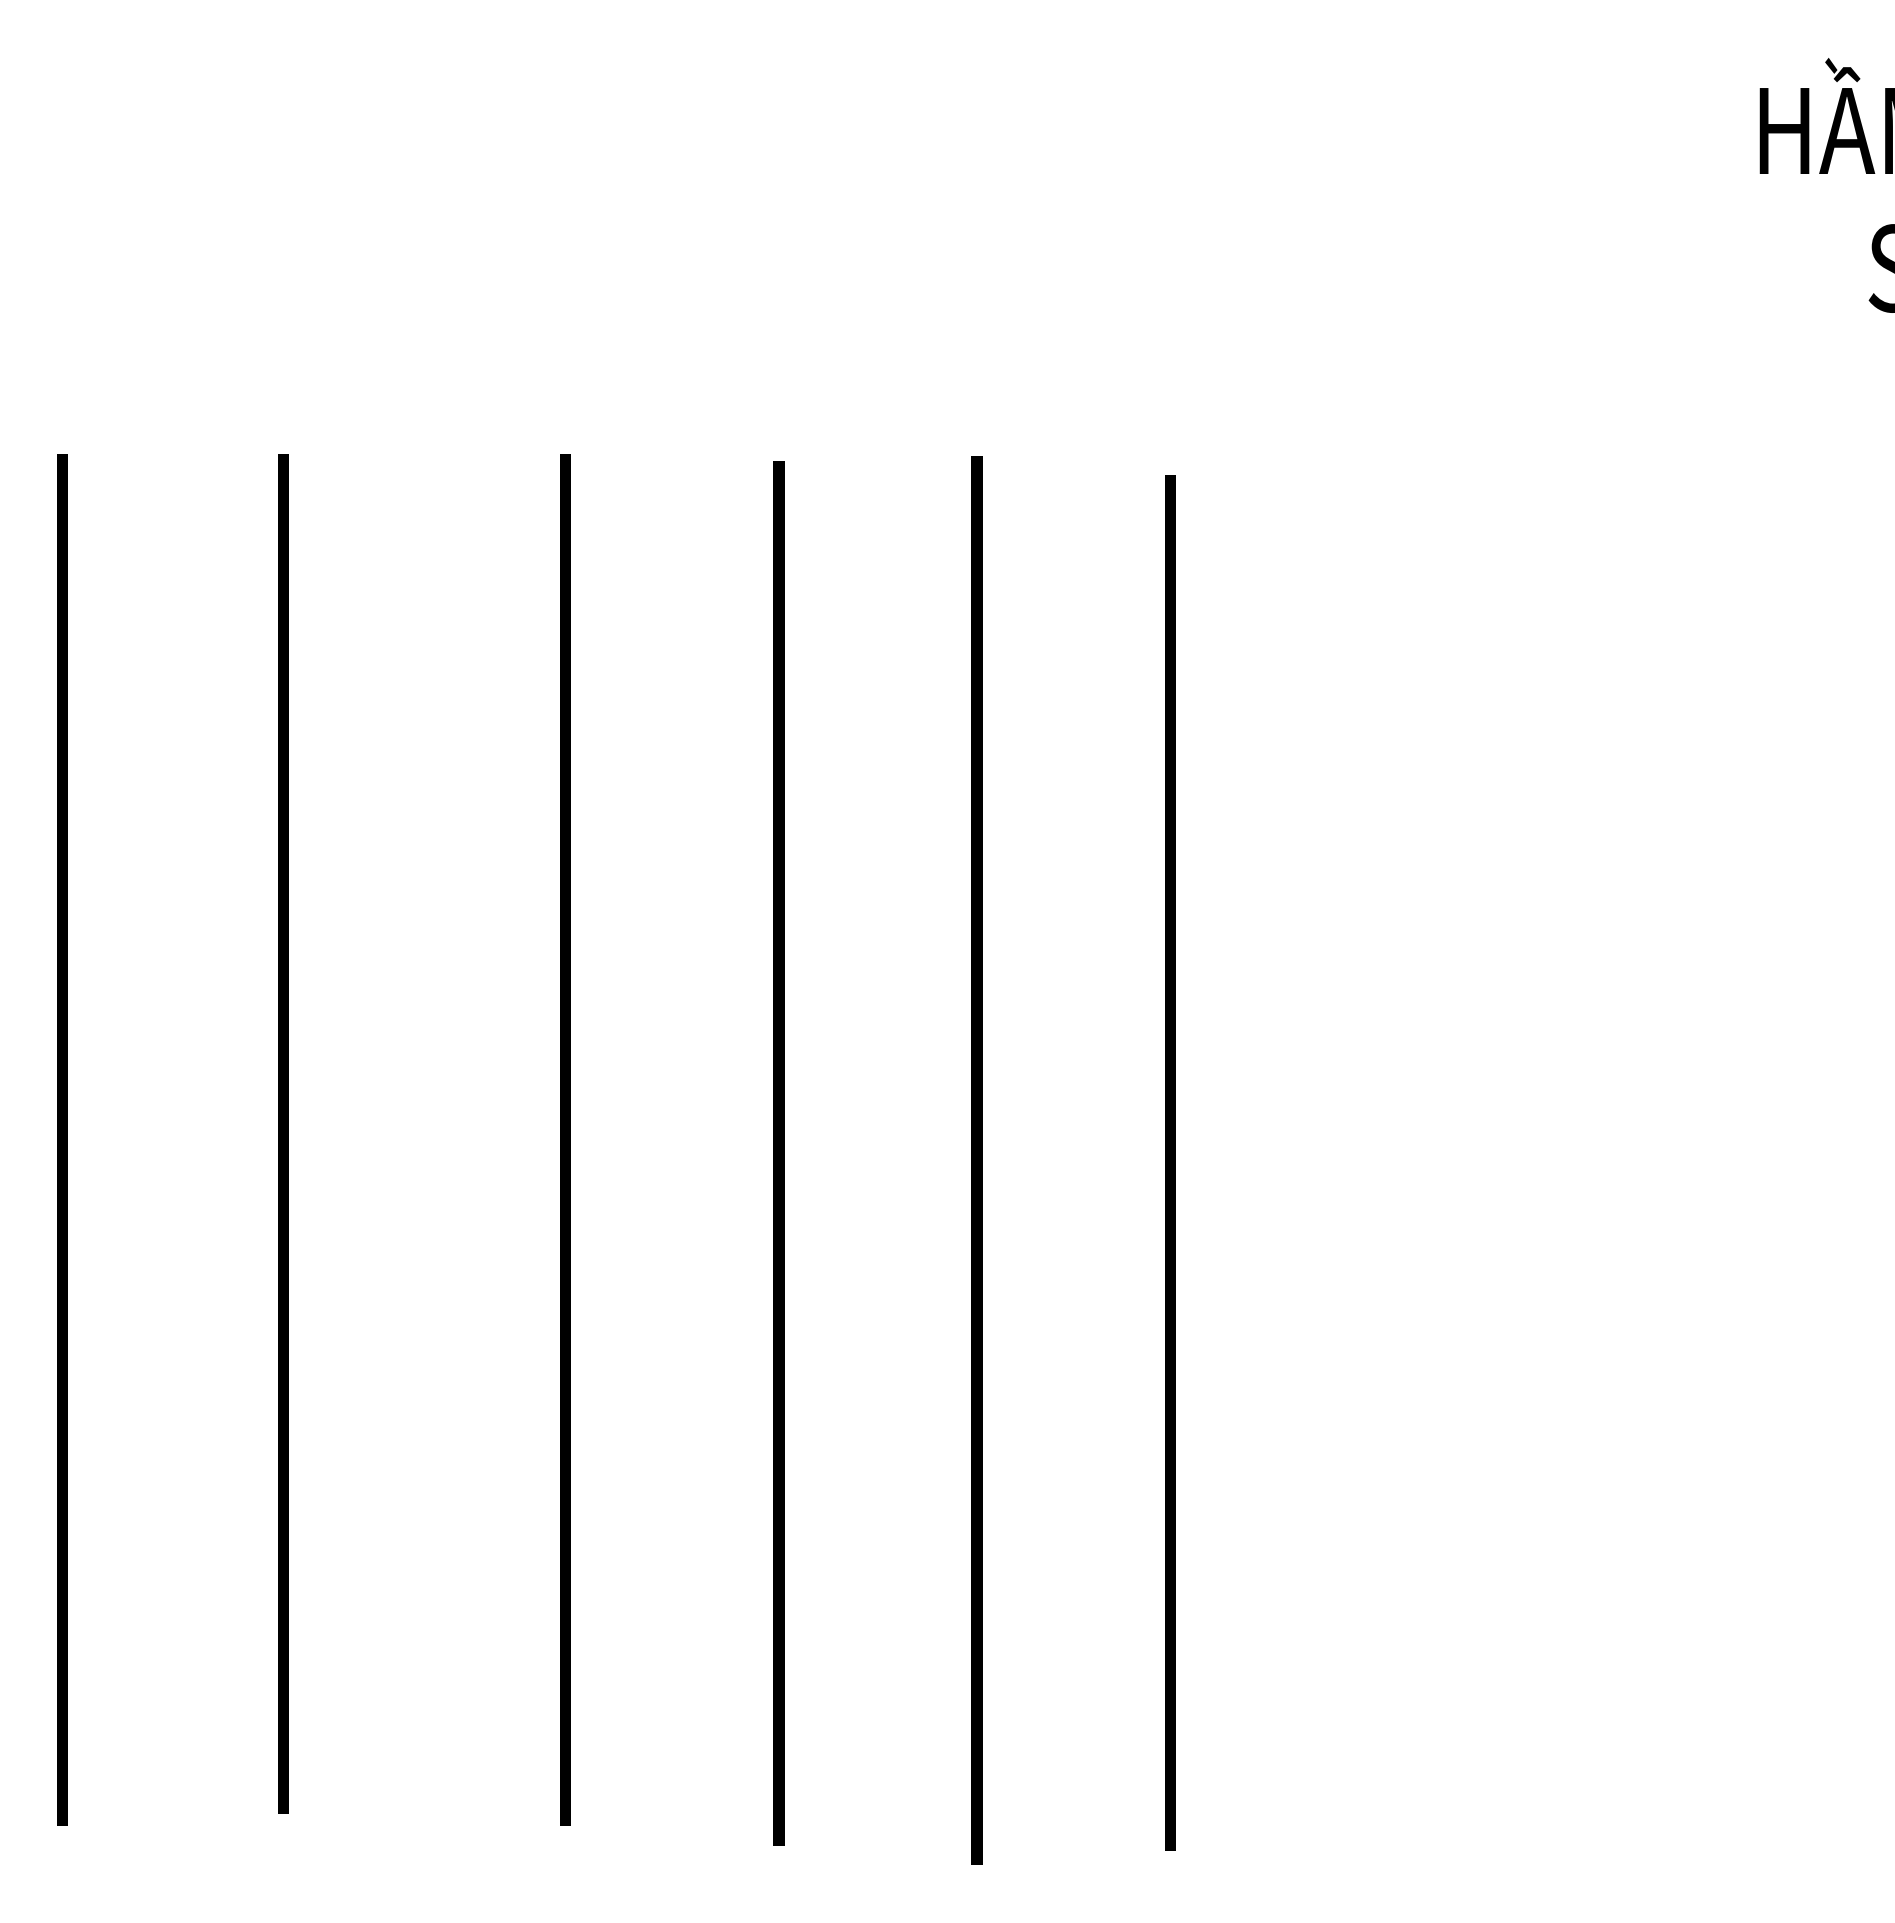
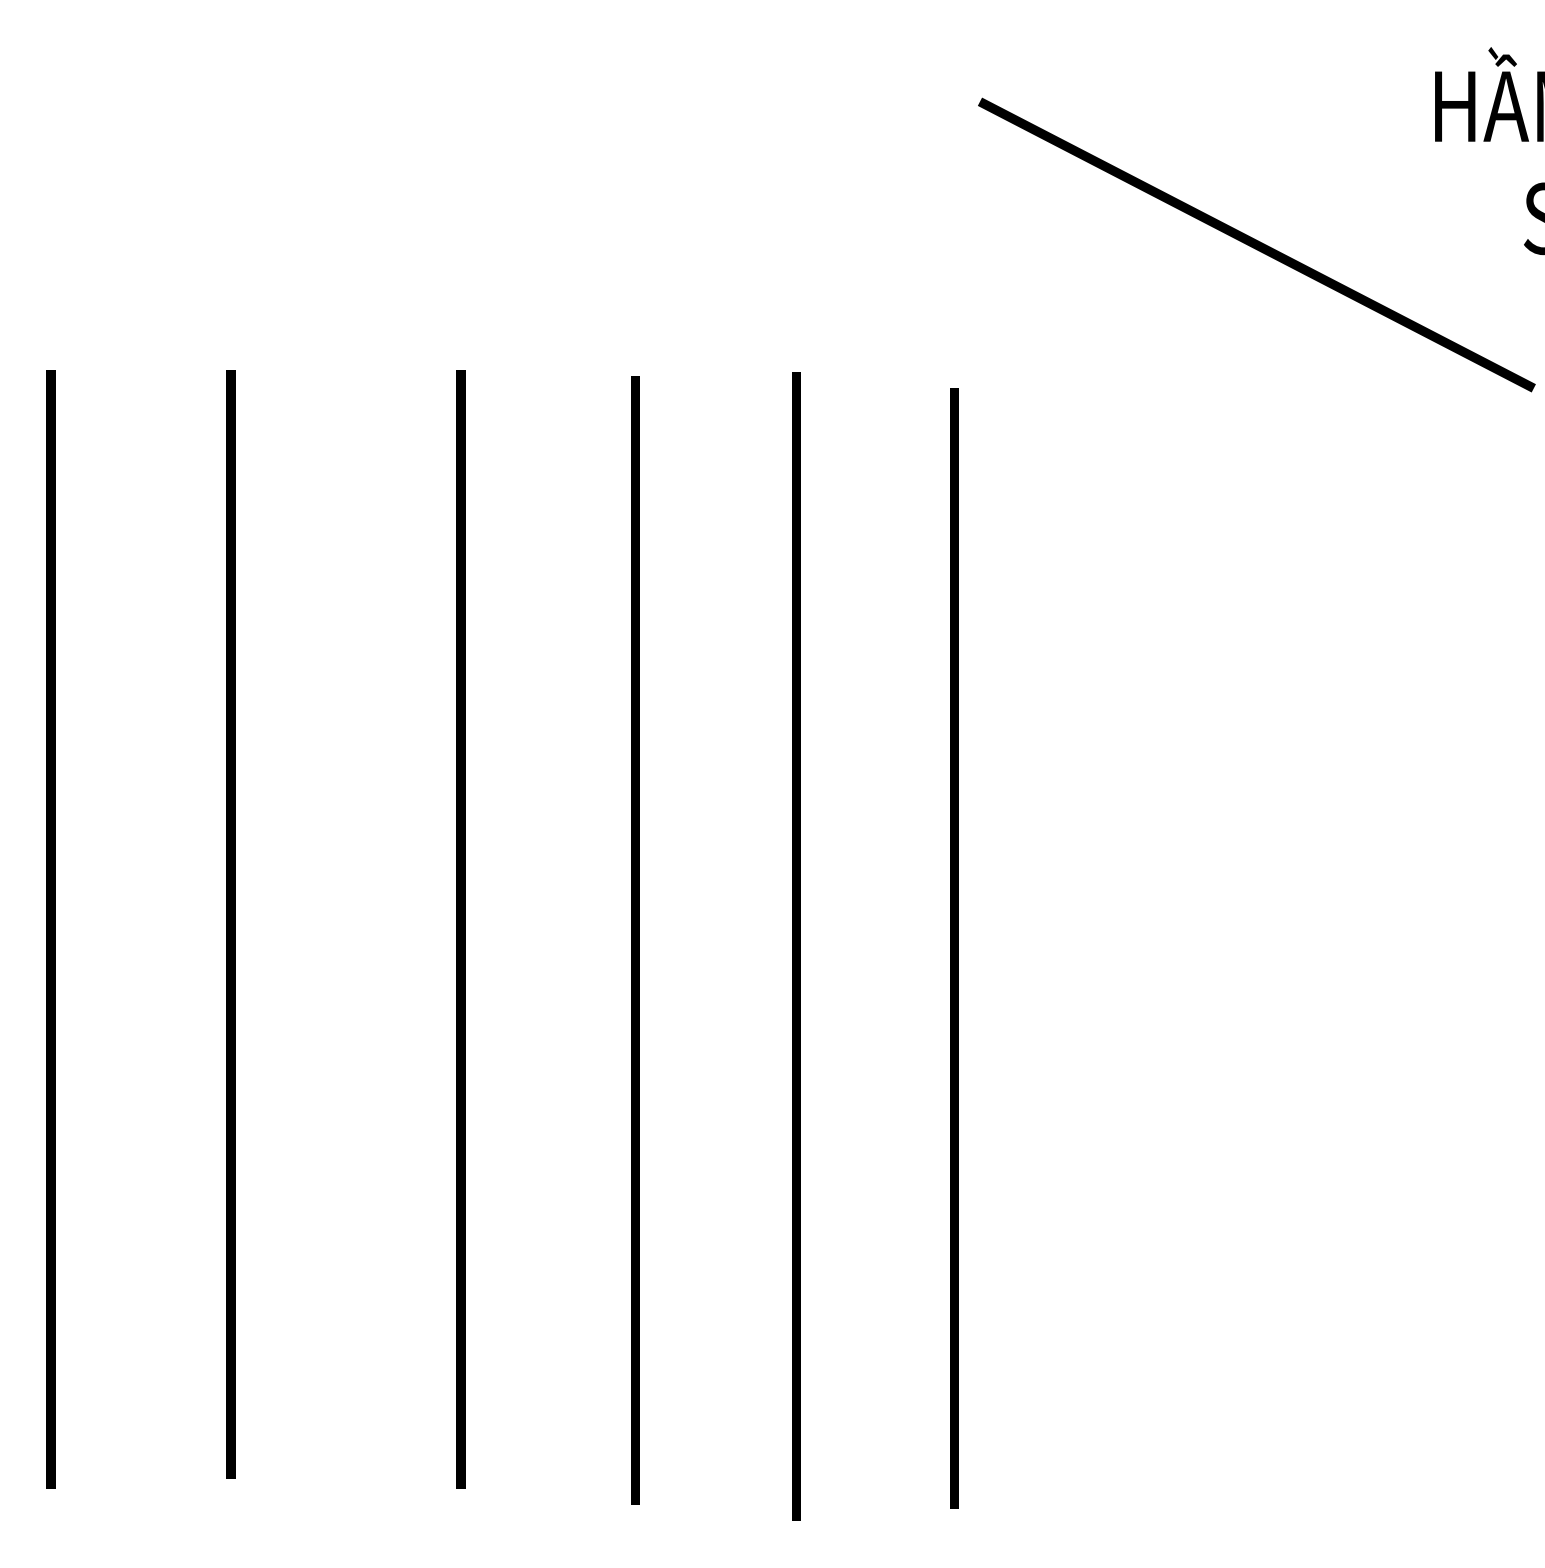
line: (1541, 300) -> (1256, 244), added

